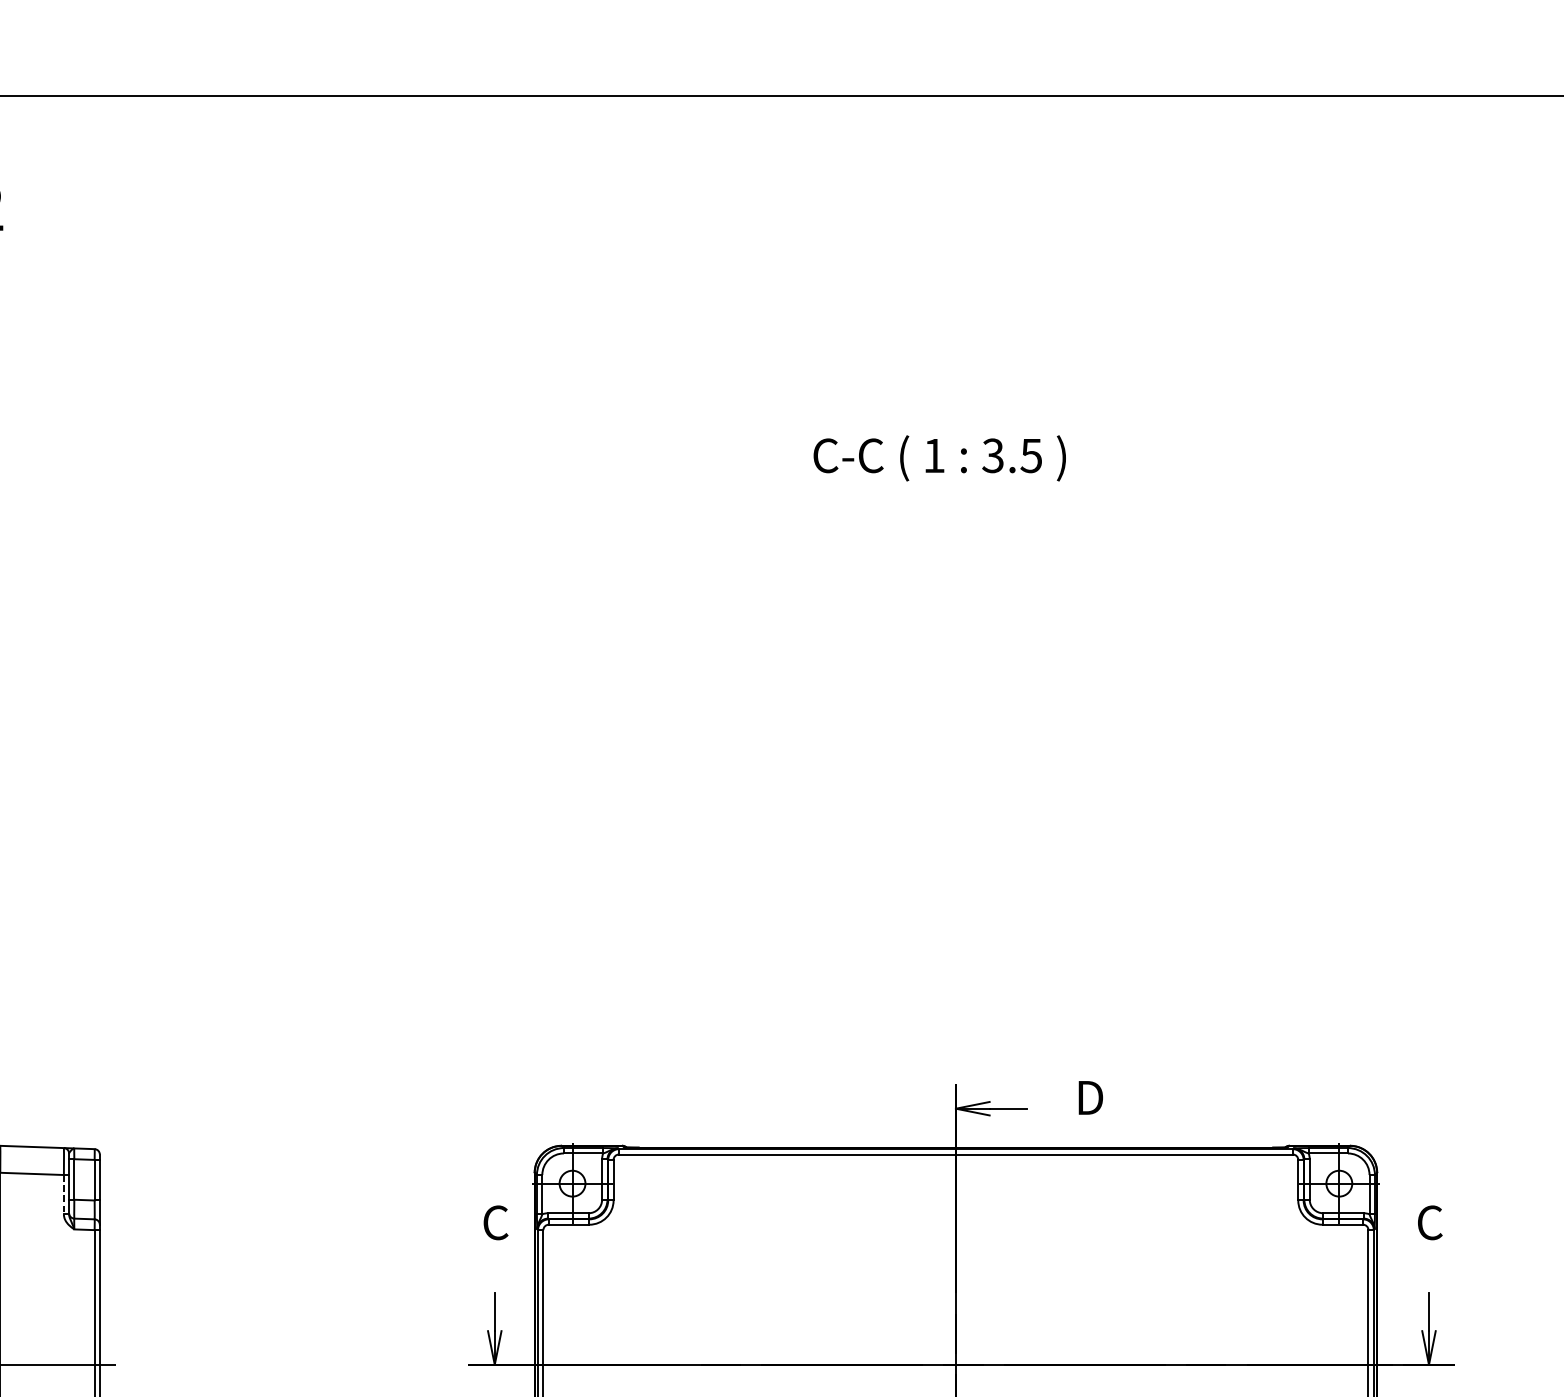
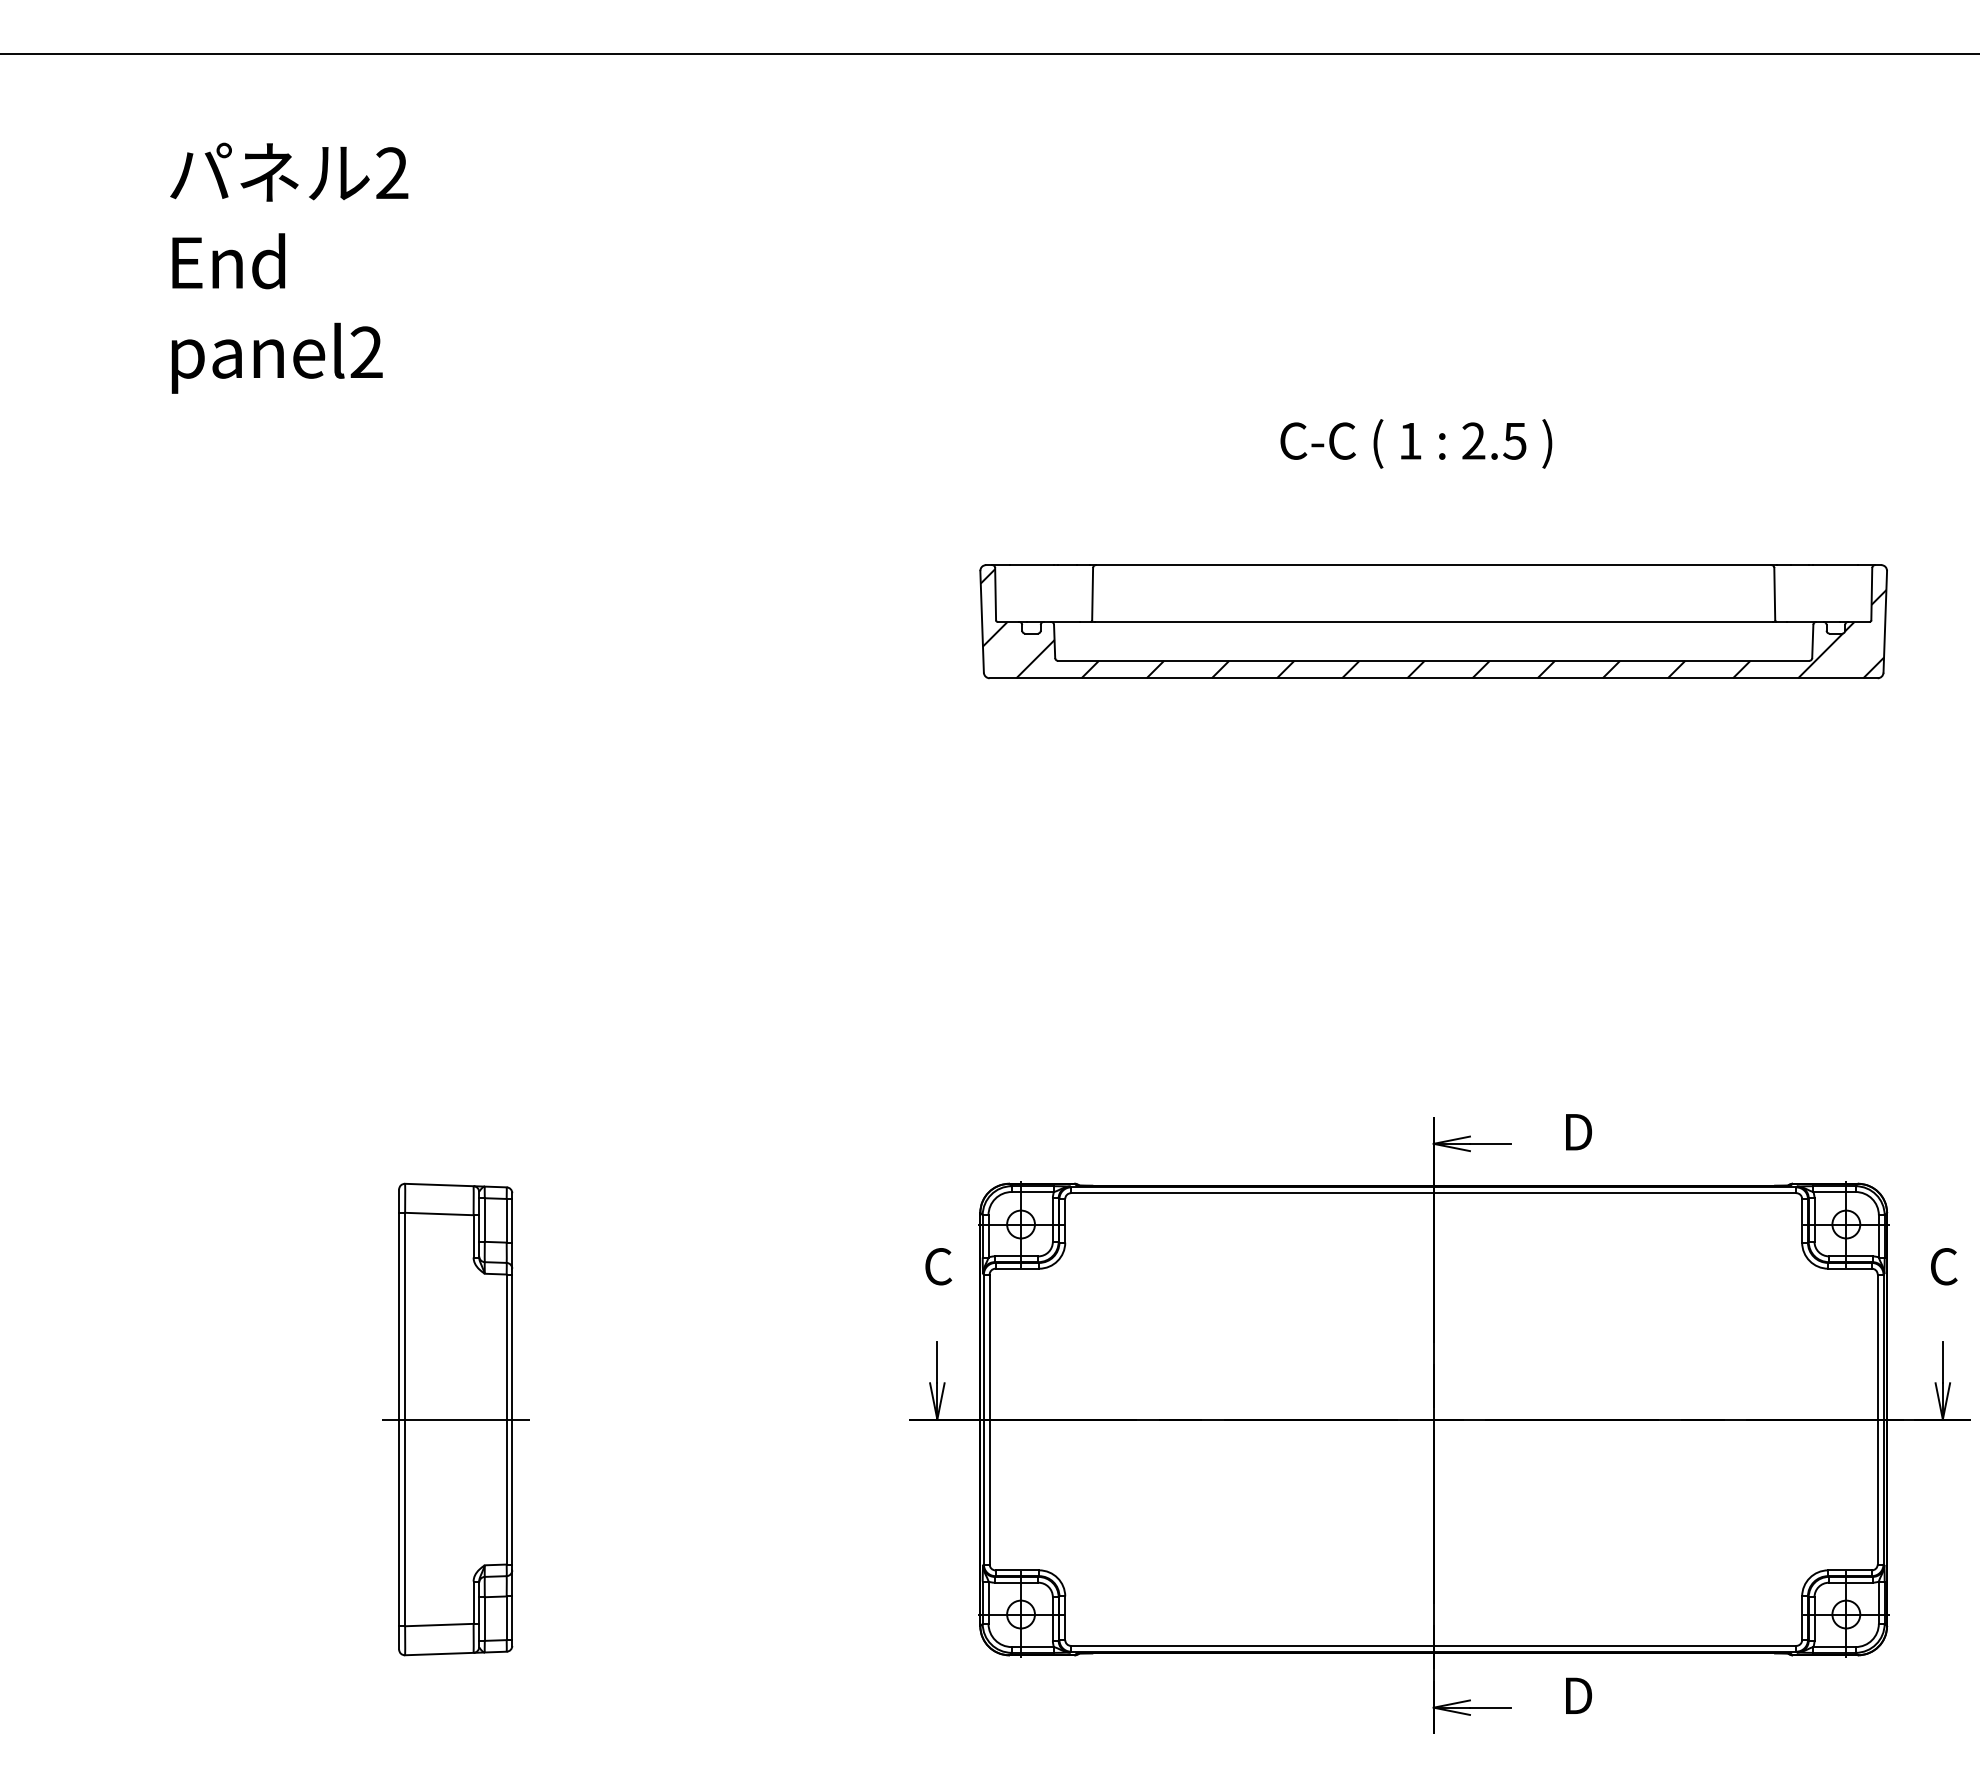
text: (992, 455) -> (1473, 440), 3.5 -> 2.5
part: (955, 623) -> (1433, 621), added
line: (63, 1194) -> (473, 1236), dashed -> solid

